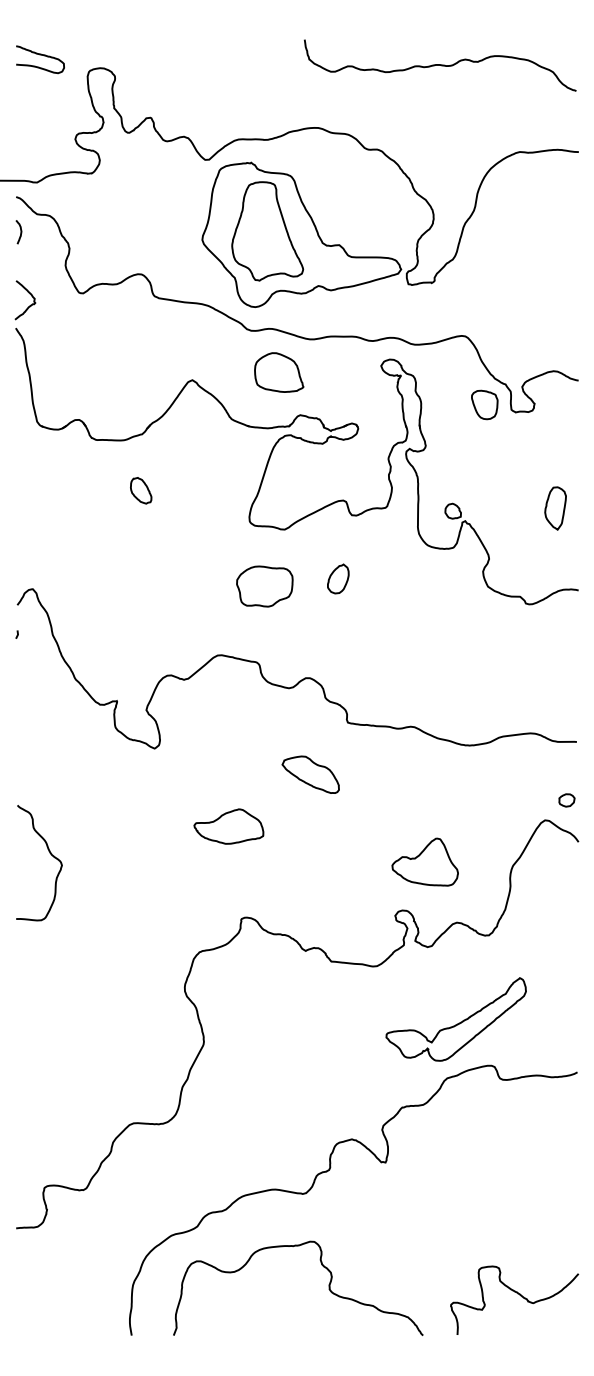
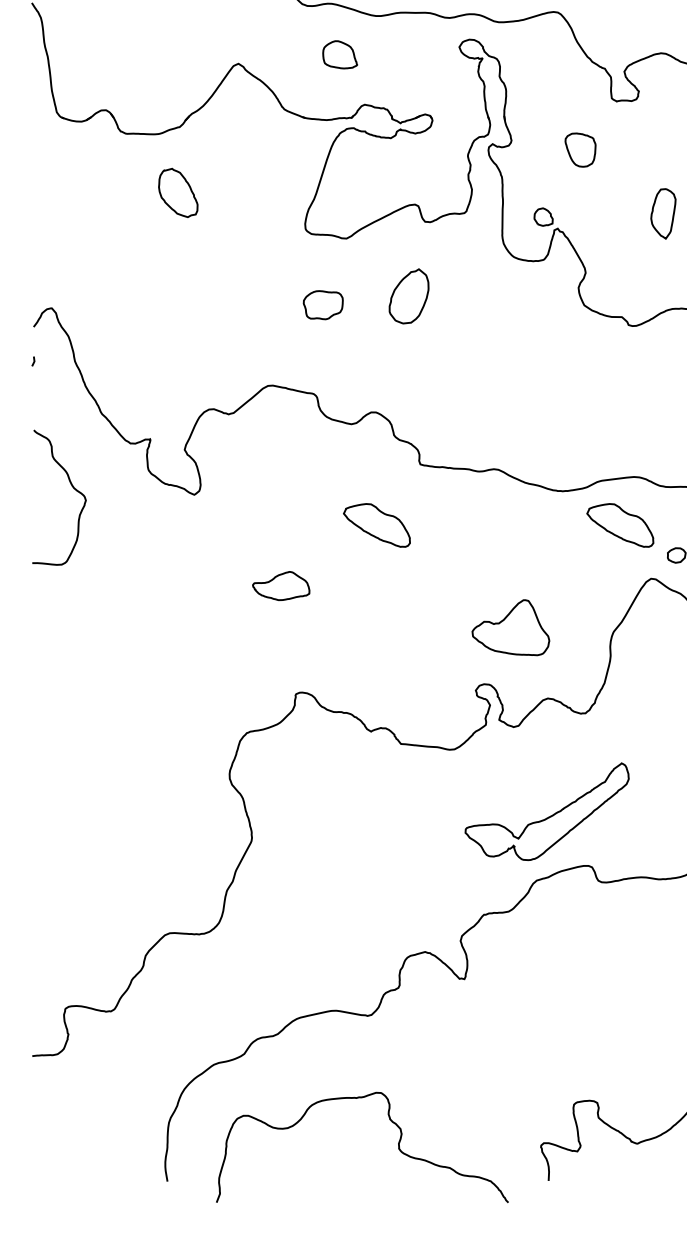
part: (279, 372) -> (340, 54), size x0.6
part: (484, 404) -> (580, 149), moved
part: (141, 490) -> (178, 192), size x1.6
part: (338, 578) -> (409, 295), size x1.6
part: (264, 586) -> (322, 305), size x0.6
part: (518, 774) -> (620, 525), added
part: (228, 826) -> (280, 585), size x0.7
curve: (49, 853) -> (71, 486), moved
curve: (328, 1287) -> (397, 1146), moved

